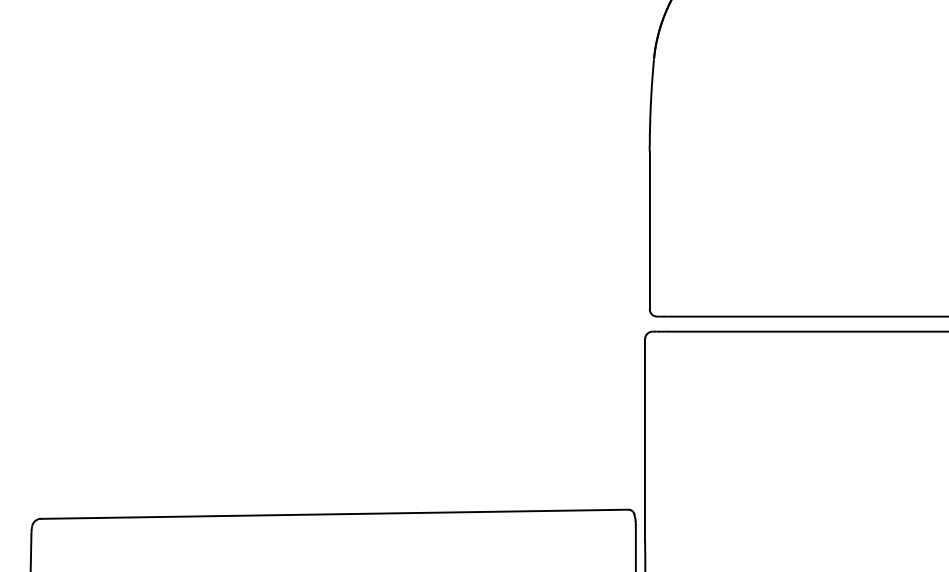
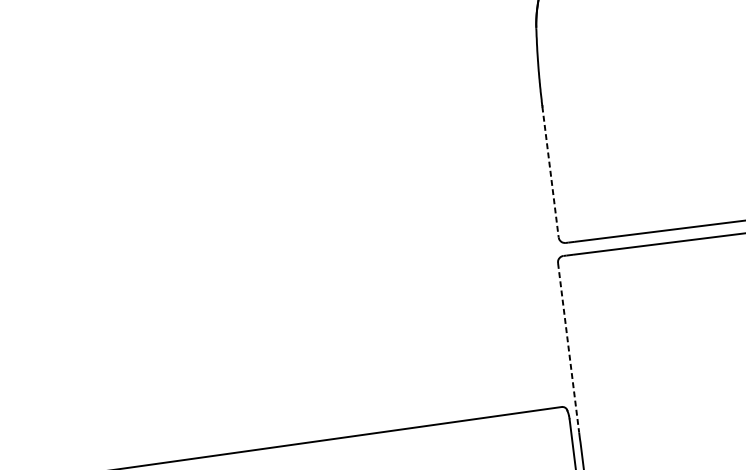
line: (649, 231) -> (550, 172), solid -> dashed
line: (645, 440) -> (568, 347), solid -> dashed

